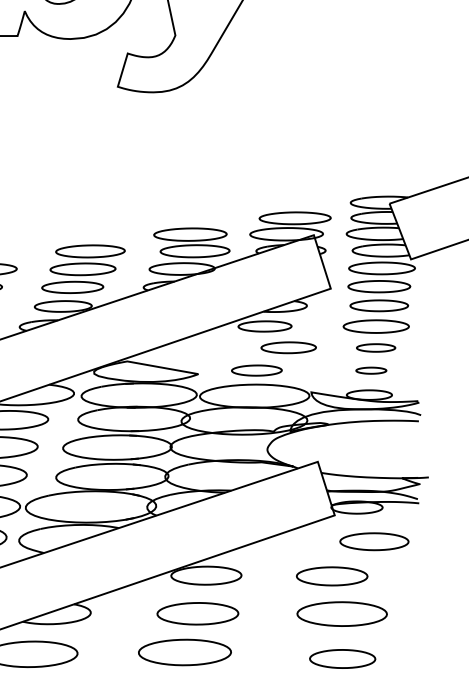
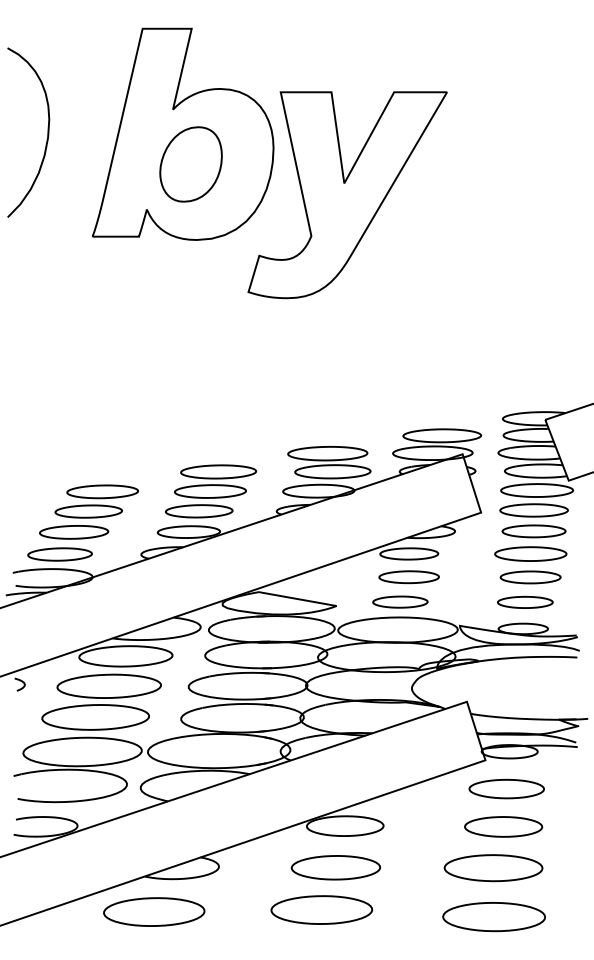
part: (288, 348) -> (408, 577), moved
part: (376, 348) -> (530, 577), size x1.43
part: (371, 370) -> (525, 601), size x1.67
part: (374, 541) -> (506, 788), moved
part: (332, 576) -> (503, 826), moved
part: (342, 659) -> (493, 917), size x1.43

